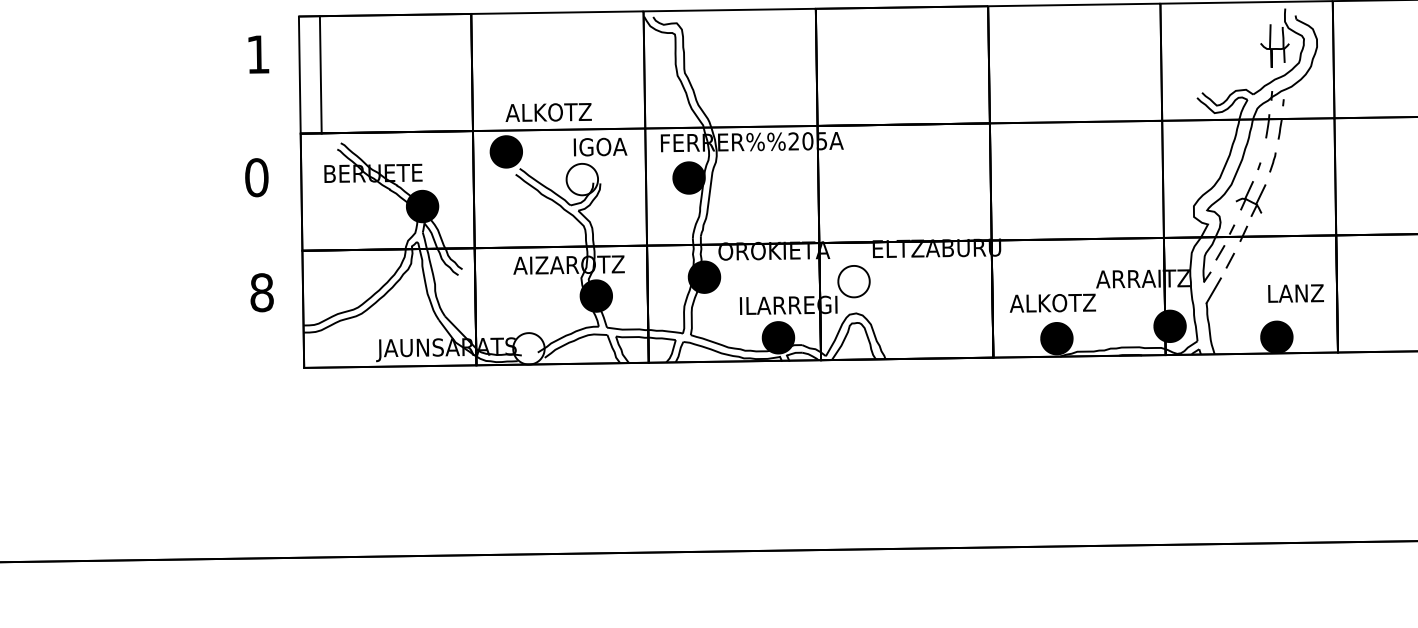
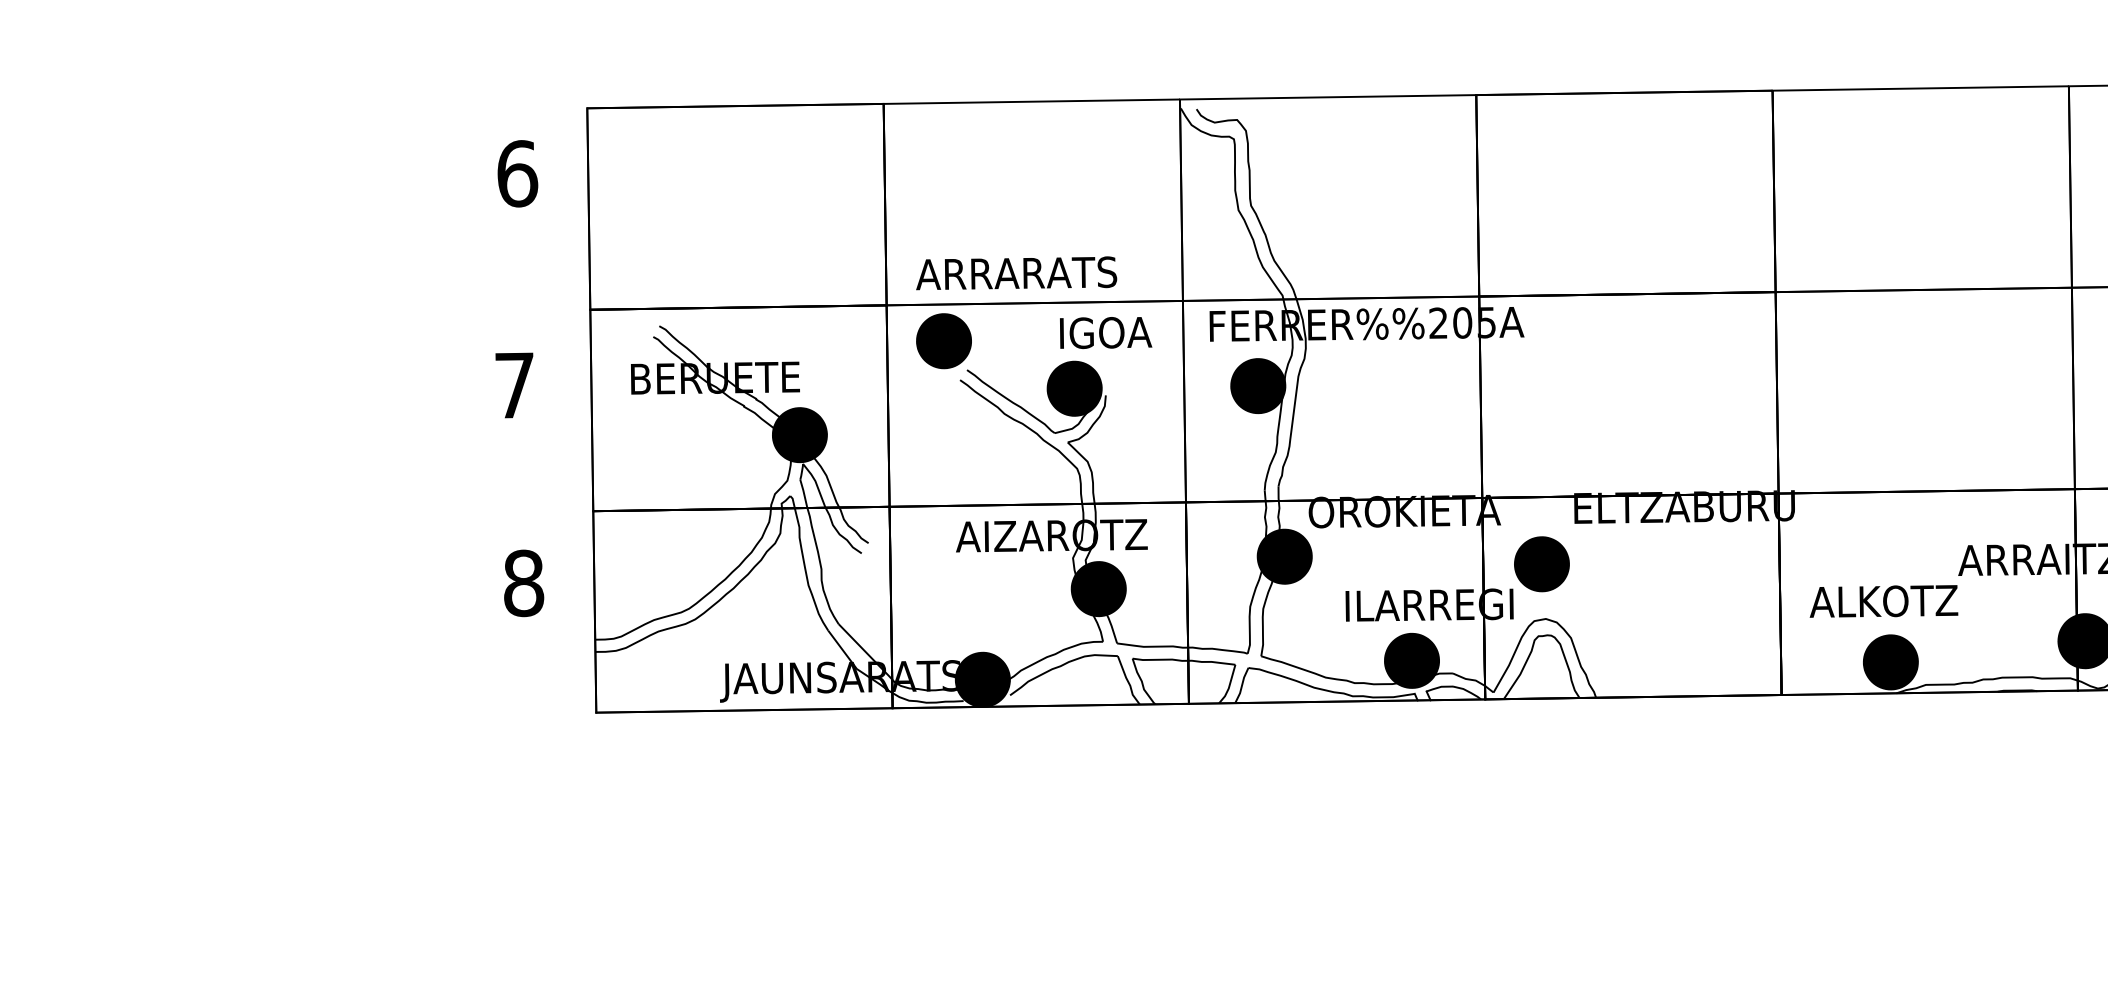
text: (258, 54) -> (517, 173), 1 -> 6
line: (320, 74) -> (588, 208), moved
text: (548, 112) -> (1016, 273), ALKOTZ -> ARRARATS
text: (256, 177) -> (514, 385), 0 -> 7
fill: (582, 179) -> (1074, 388), added
fill: (853, 281) -> (1541, 564), added
fill: (528, 348) -> (982, 679), added

